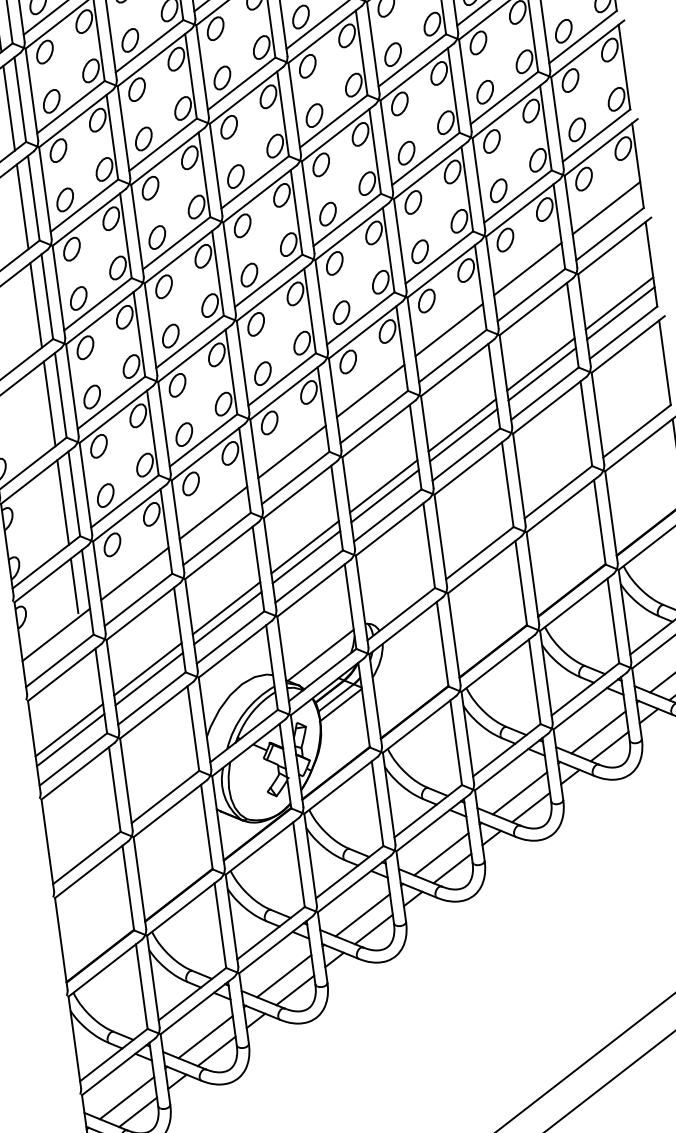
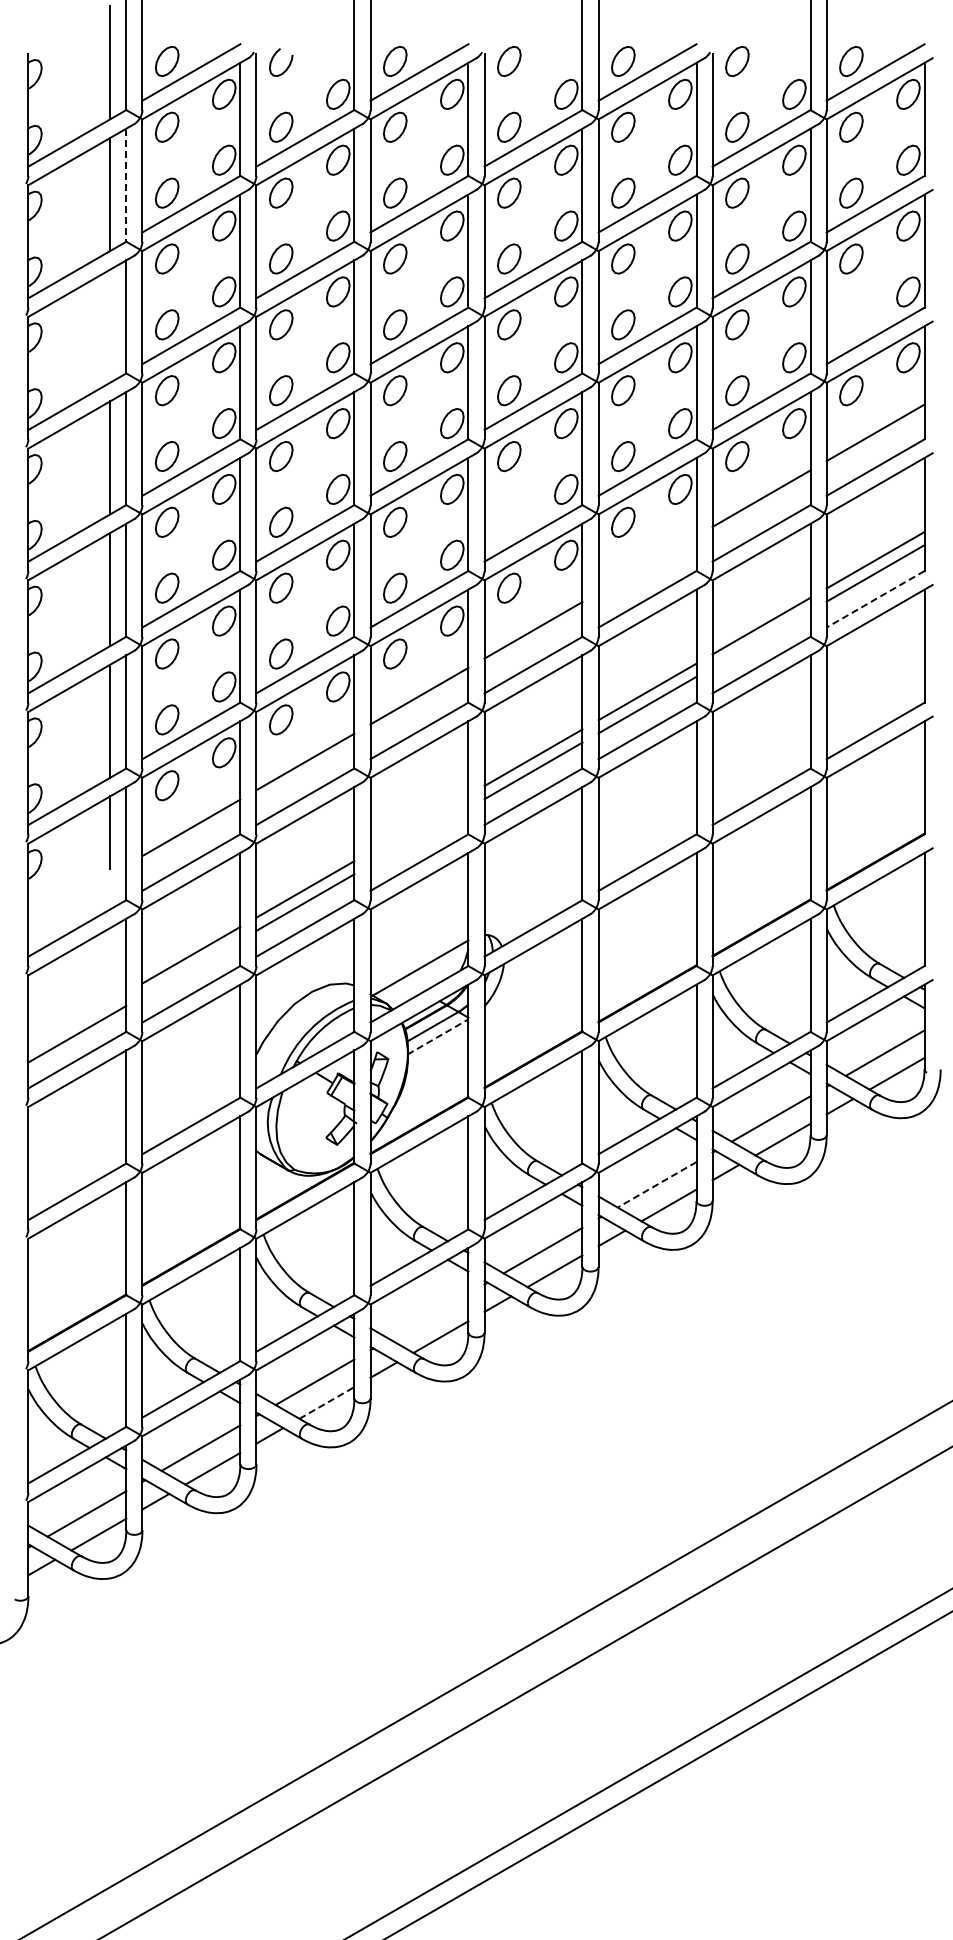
line: (20, 99) -> (126, 185), solid -> dashed
part: (577, 129) -> (851, 324), removed
line: (22, 206) -> (110, 325), removed
part: (341, 312) -> (509, 521), removed
line: (449, 330) -> (647, 564), removed
line: (623, 332) -> (875, 599), solid -> dashed
line: (542, 374) -> (761, 639), removed
line: (305, 547) -> (419, 823), removed
line: (306, 557) -> (419, 836), removed
line: (56, 634) -> (77, 893), removed
line: (149, 679) -> (191, 968), removed
line: (341, 704) -> (438, 1036), solid -> dashed
line: (69, 729) -> (77, 1020), removed
line: (519, 793) -> (656, 1185), solid -> dashed
line: (362, 915) -> (428, 1316), removed
line: (294, 990) -> (326, 1402), solid -> dashed

